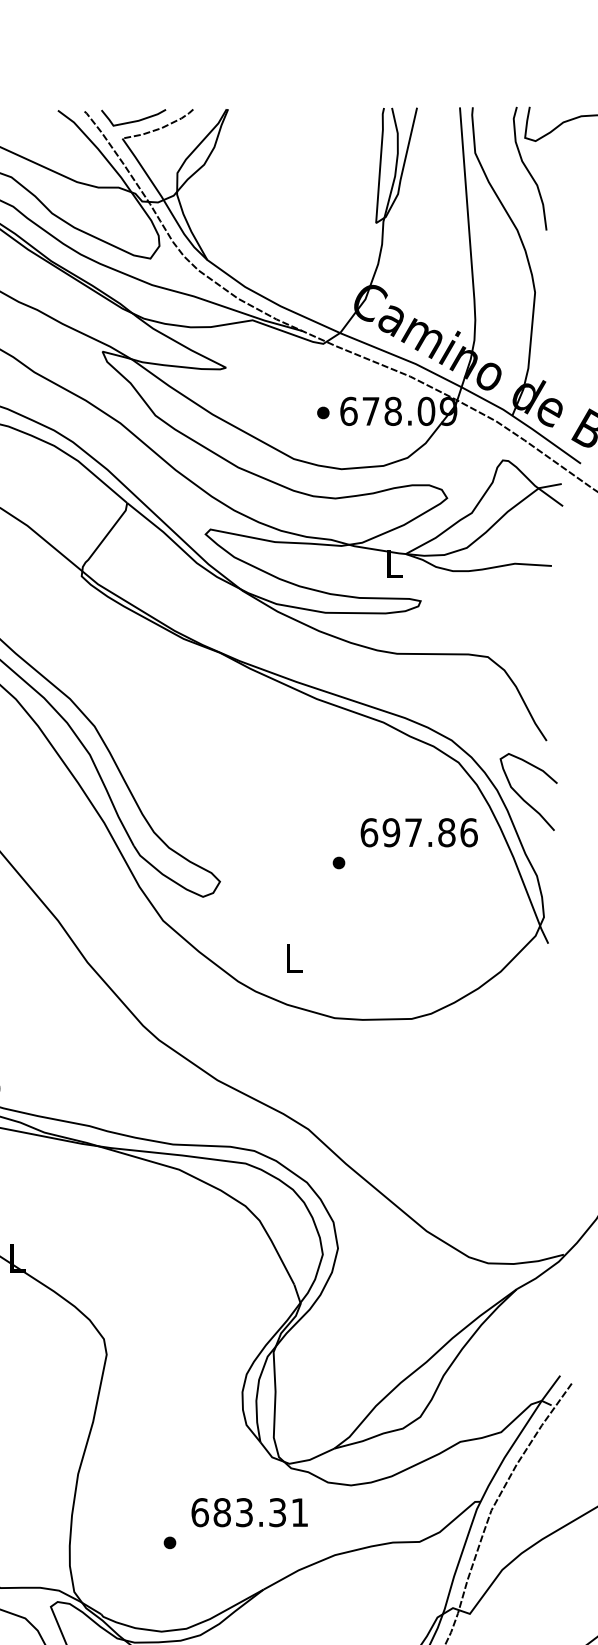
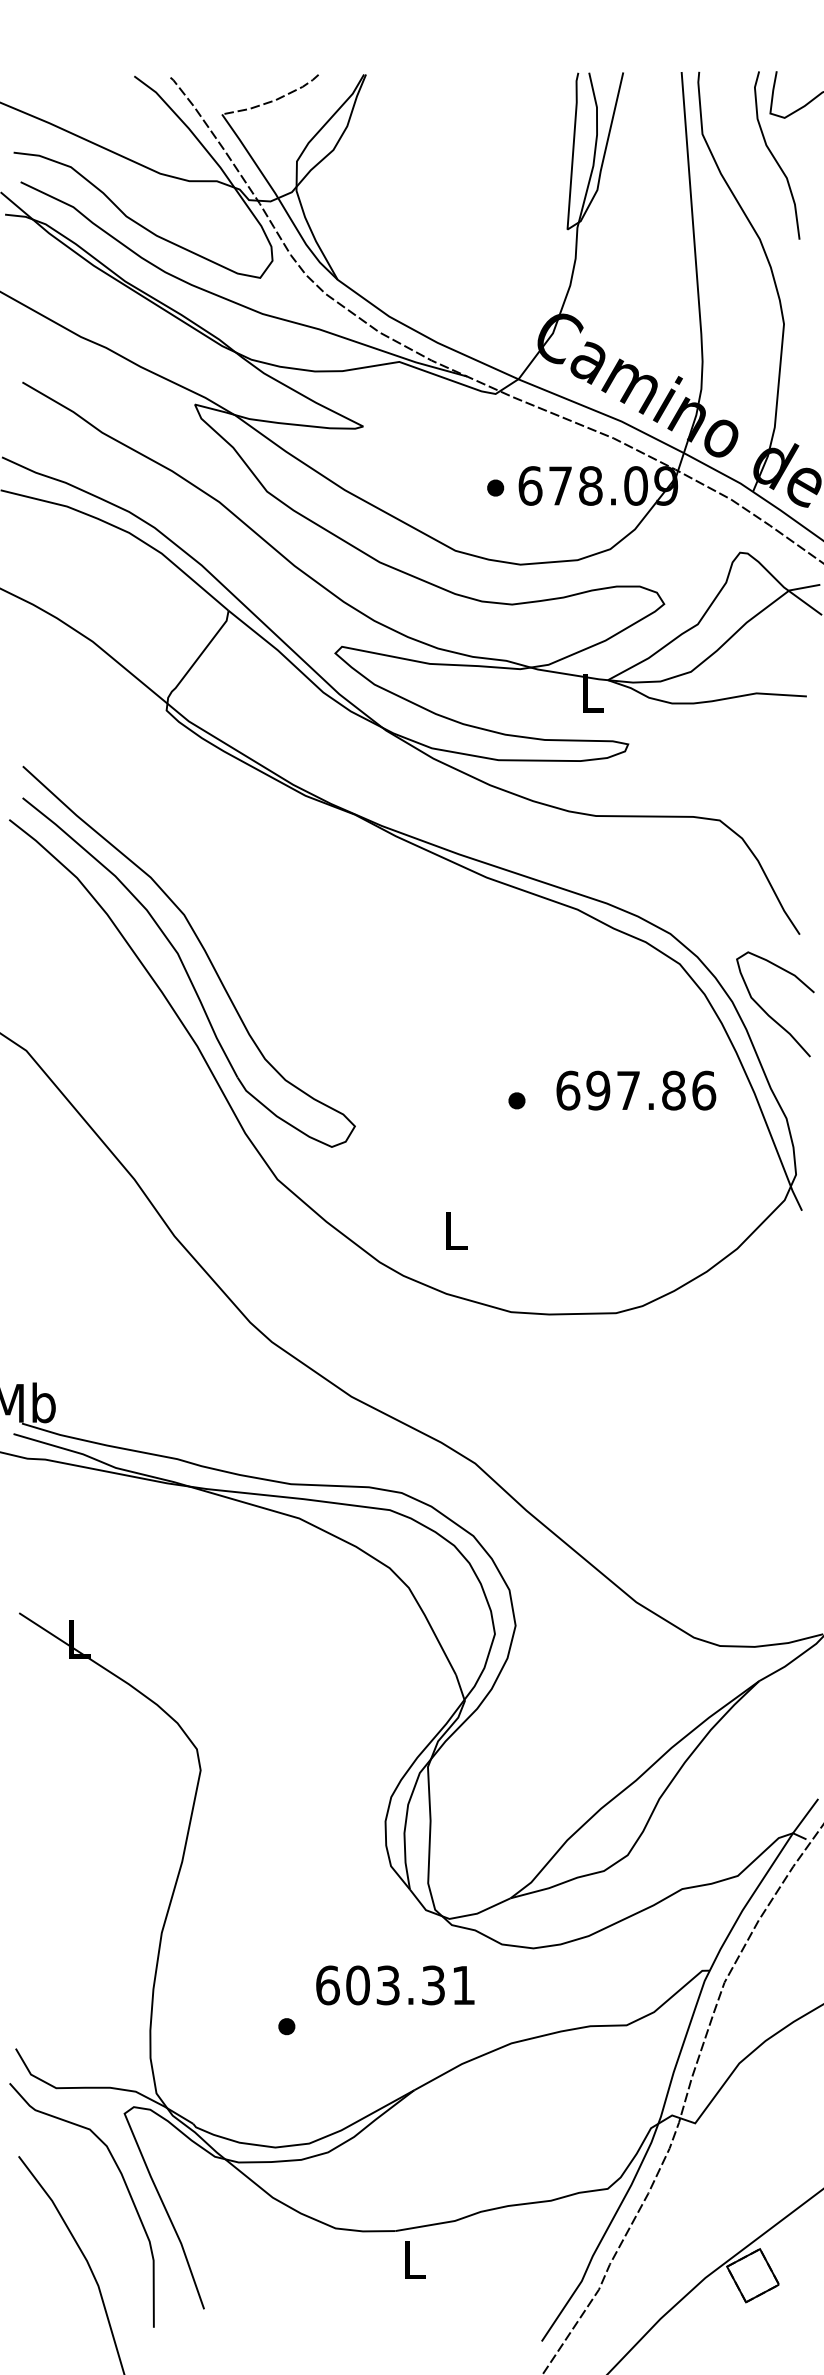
curve: (133, 120) -> (237, 90), removed
text: (419, 832) -> (636, 1090), moved
text: (221, 1512) -> (357, 1985), 683.31 -> 603.31

